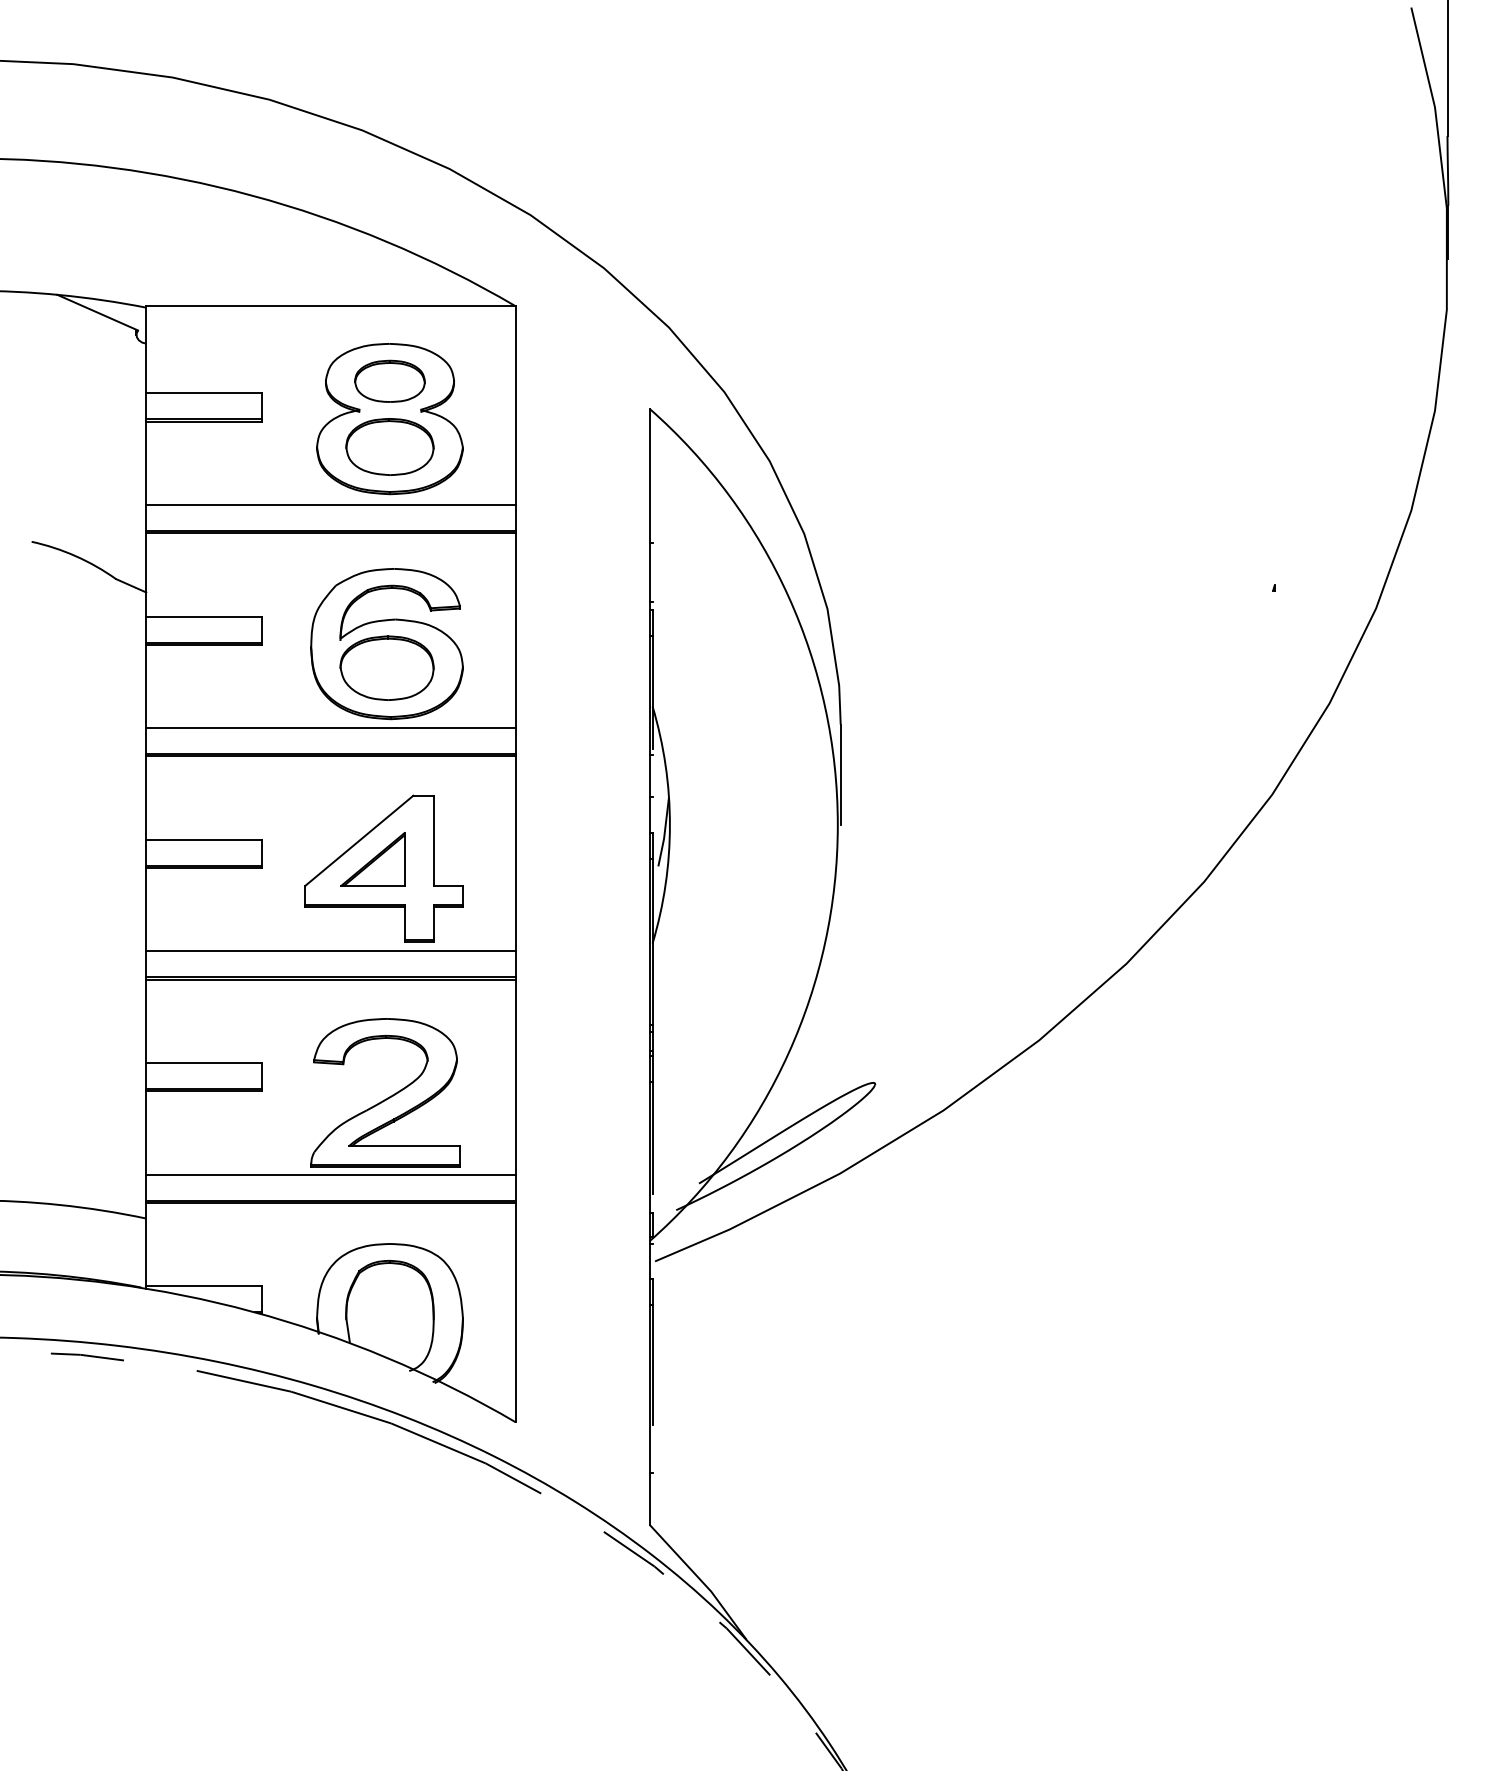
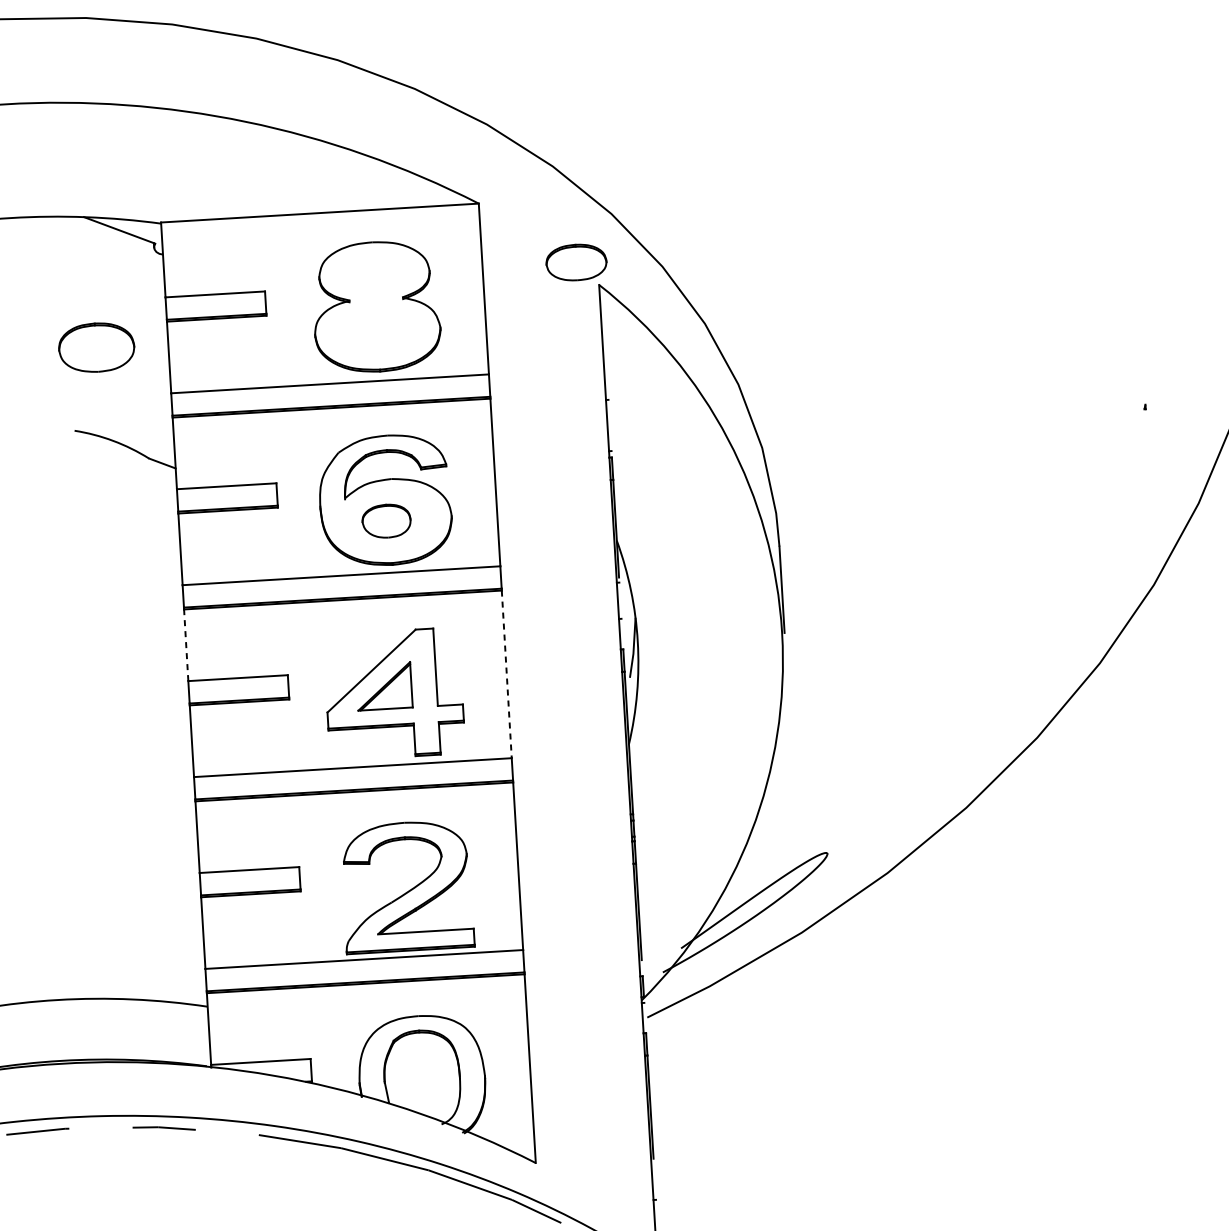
part: (389, 380) -> (576, 261), moved
part: (389, 446) -> (96, 347), moved
part: (386, 667) -> (386, 520), size x0.6
line: (146, 798) -> (186, 645), solid -> dashed
line: (515, 854) -> (506, 674), solid -> dashed

